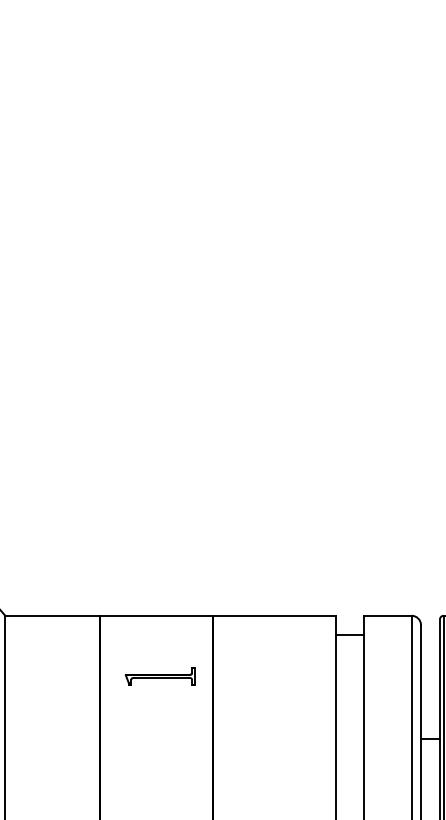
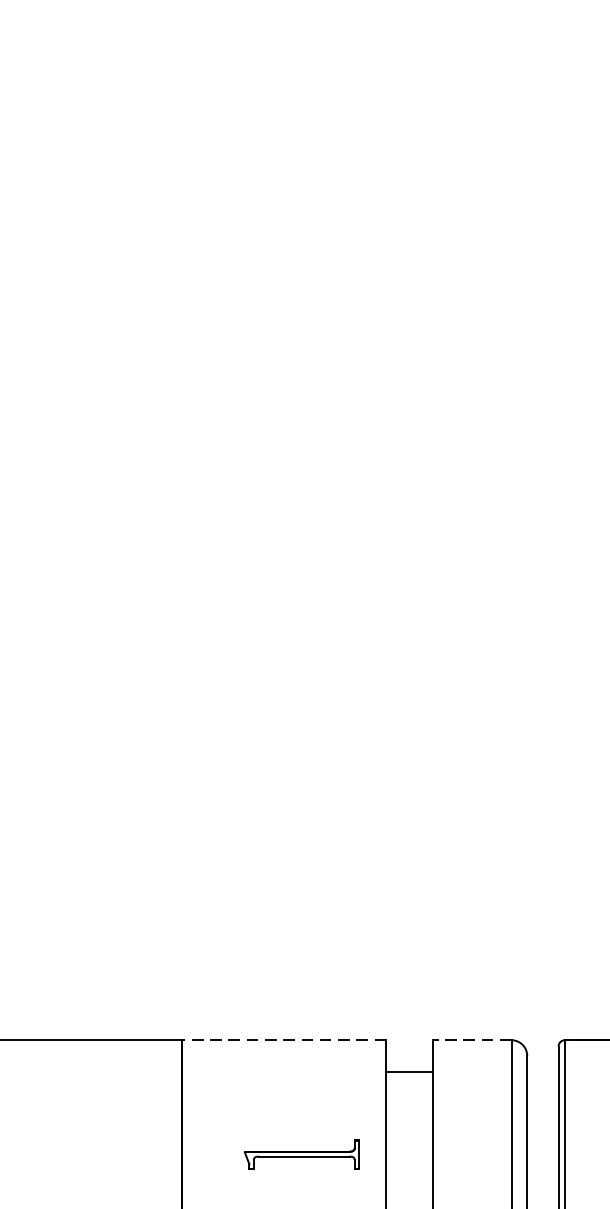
line: (274, 615) -> (284, 1039), solid -> dashed
line: (387, 615) -> (471, 1039), solid -> dashed
part: (160, 676) -> (302, 1154), moved

